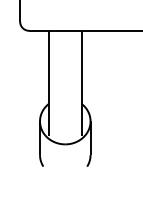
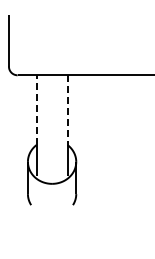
line: (48, 67) -> (36, 110), solid -> dashed
line: (81, 67) -> (67, 110), solid -> dashed

